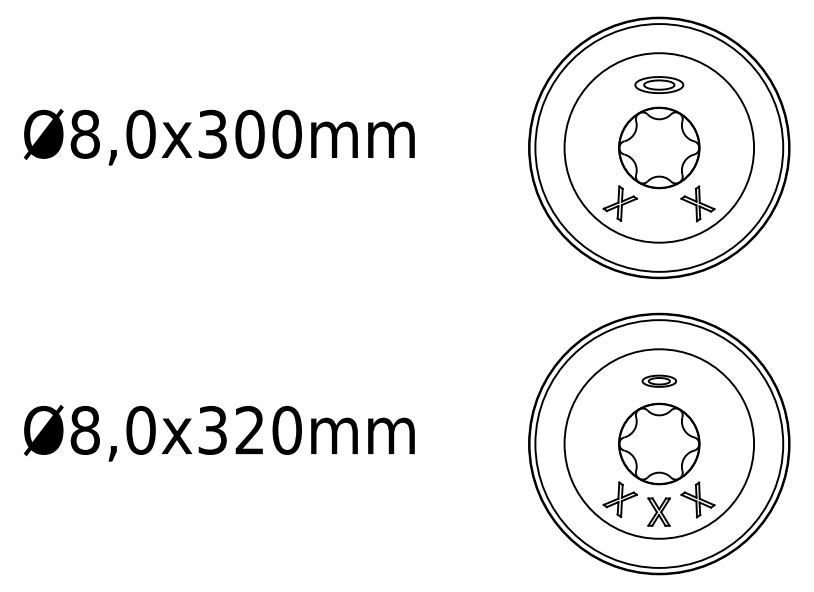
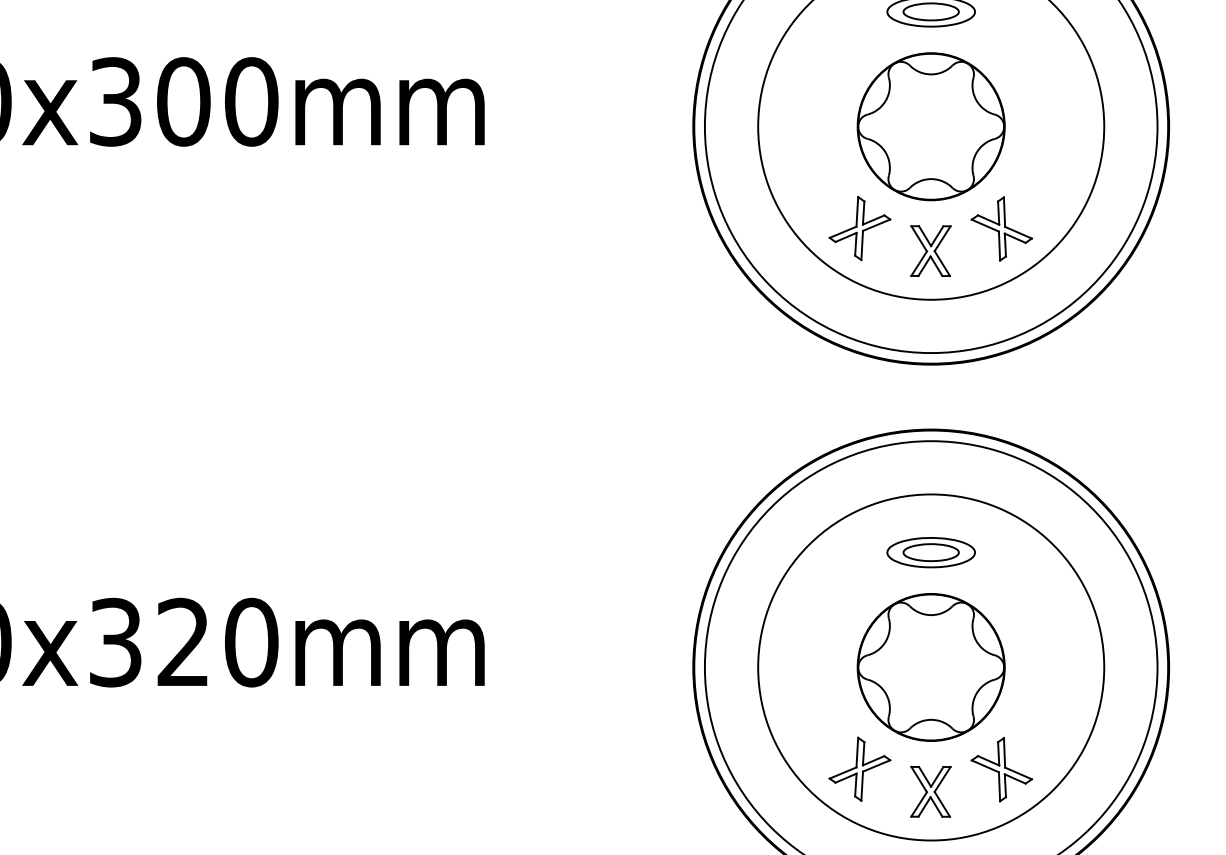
part: (658, 215) -> (929, 250), added
part: (659, 381) -> (931, 553), size x1.43

